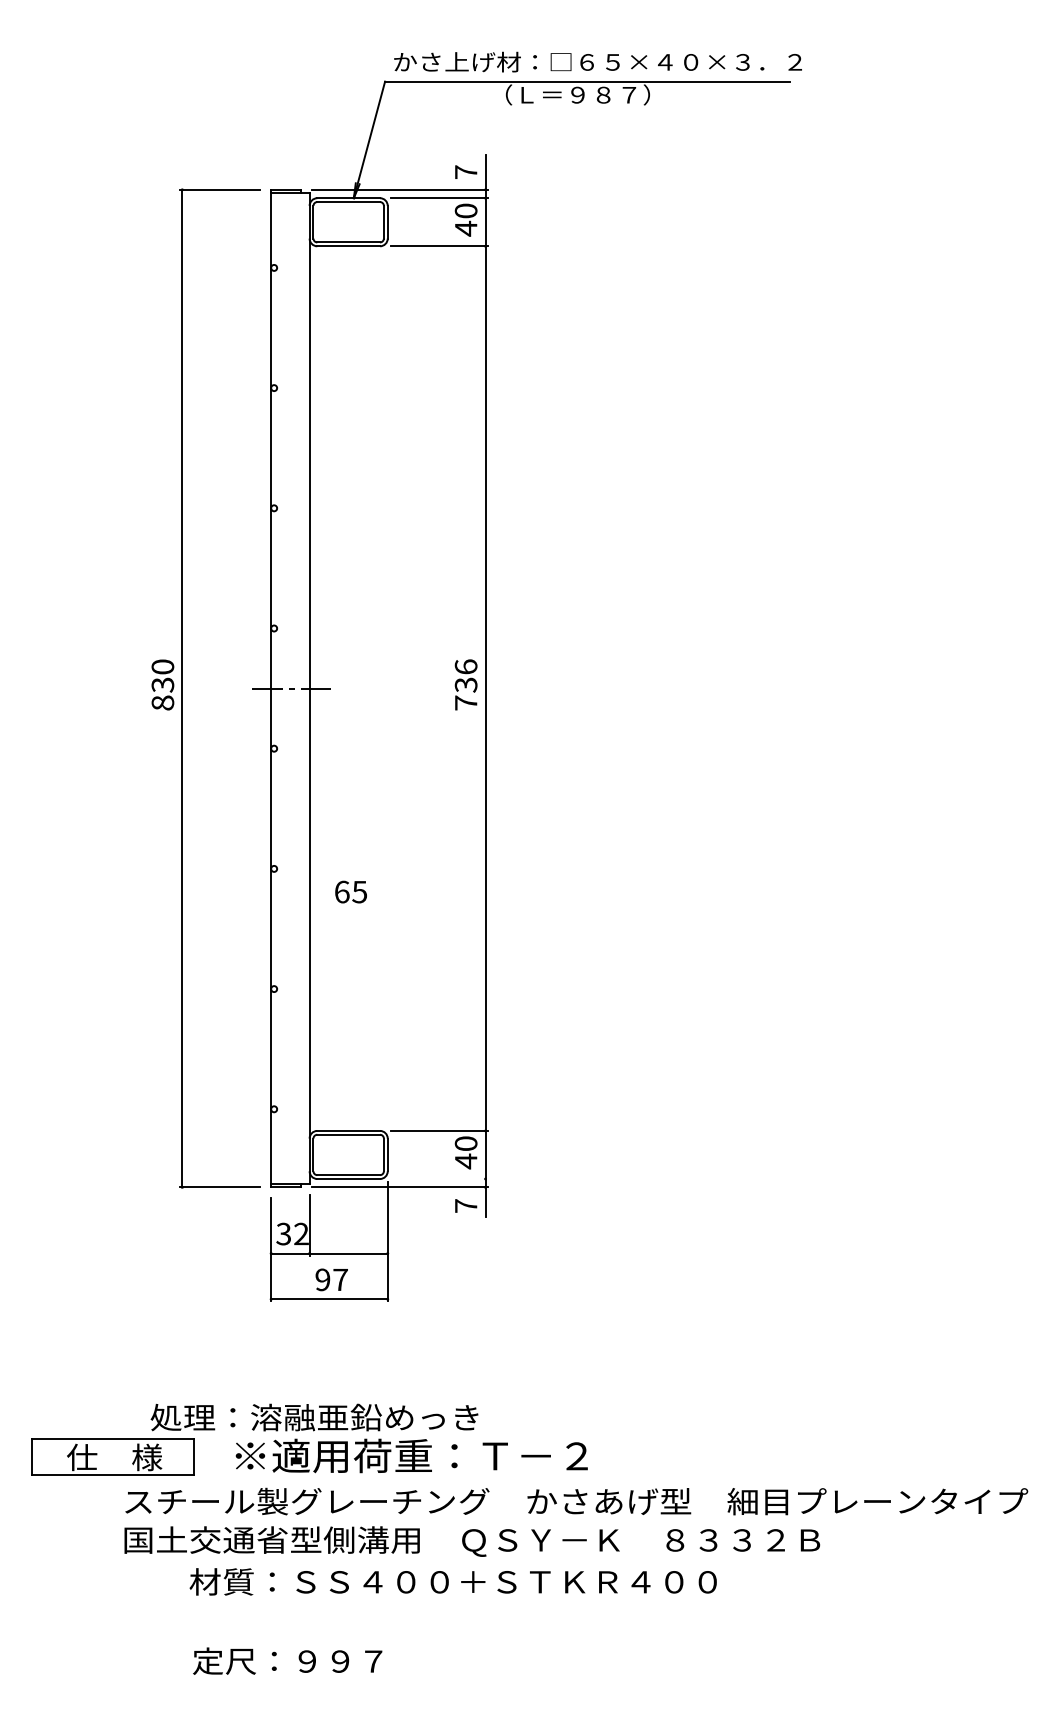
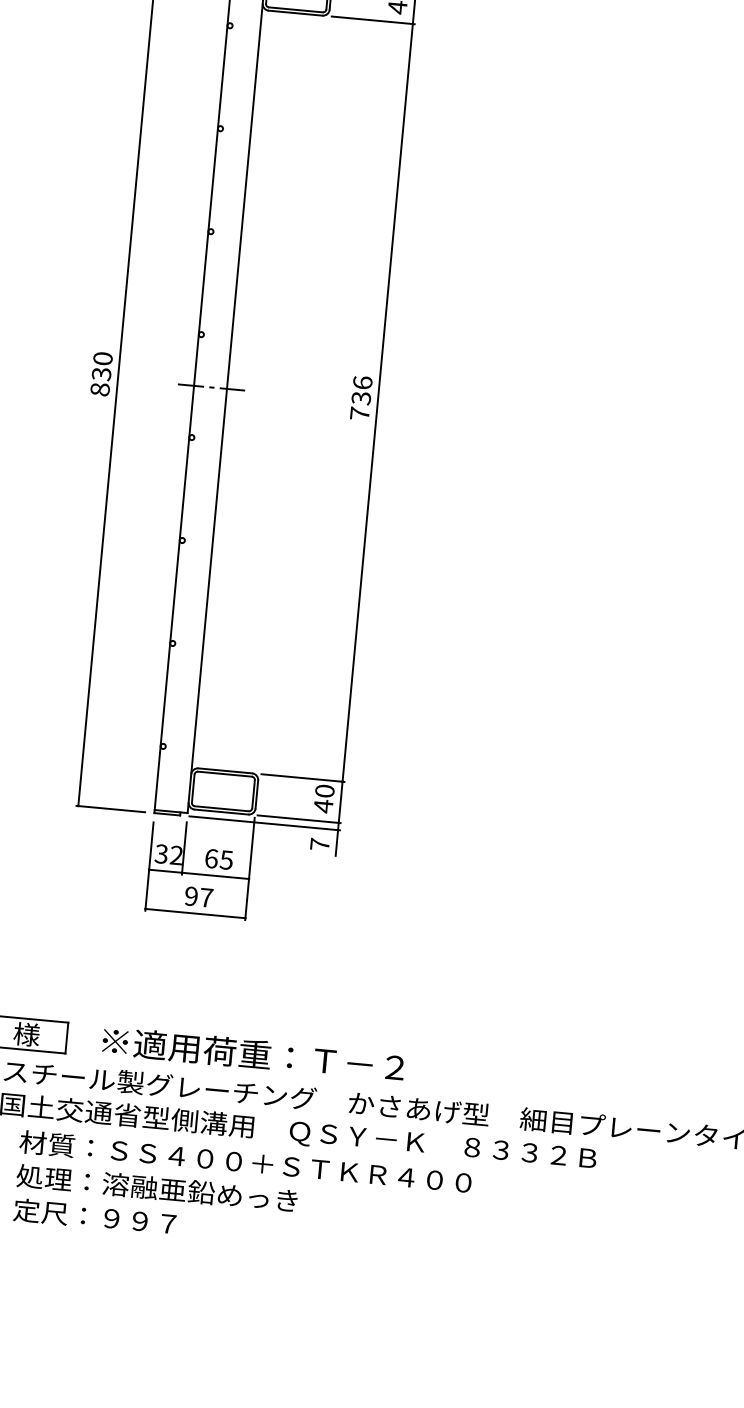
text: (350, 891) -> (218, 858), moved
line: (438, 1179) -> (298, 819), added
text: (314, 1417) -> (157, 1188), moved
text: (452, 1581) -> (245, 1161), moved
text: (287, 1660) -> (94, 1216), moved

